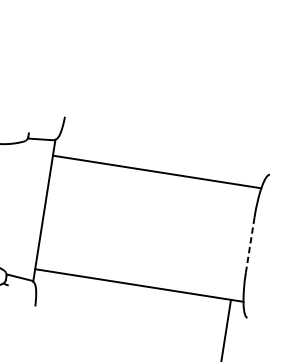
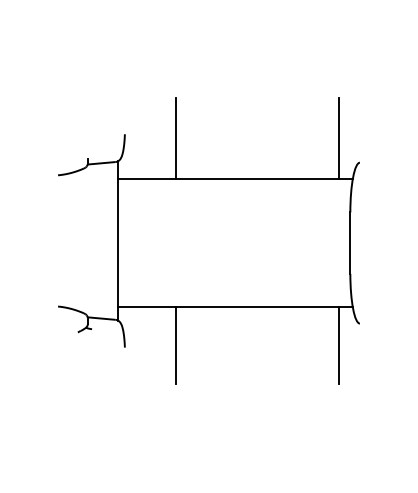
line: (110, 127) -> (176, 138), added
line: (254, 150) -> (338, 138), added
line: (250, 245) -> (350, 243), dashed -> solid
line: (81, 310) -> (176, 344), added

